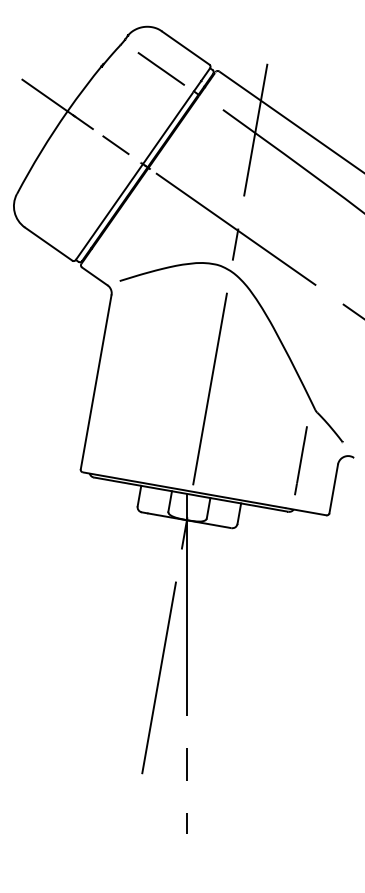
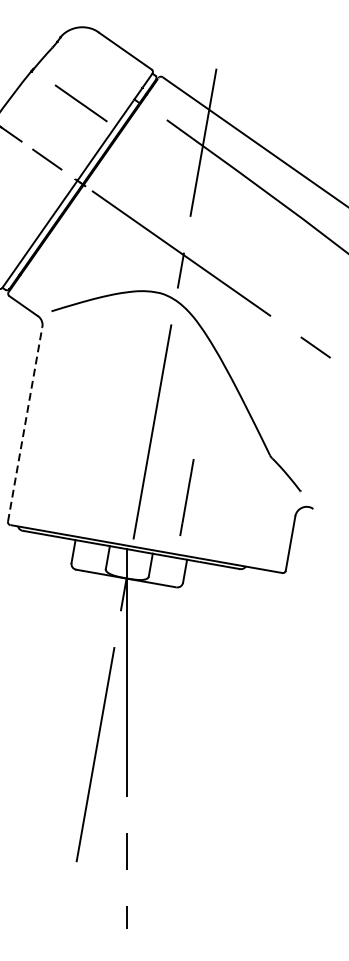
line: (160, 68) -> (80, 102), moved
line: (96, 381) -> (25, 423), solid -> dashed
line: (300, 460) -> (186, 497), moved

